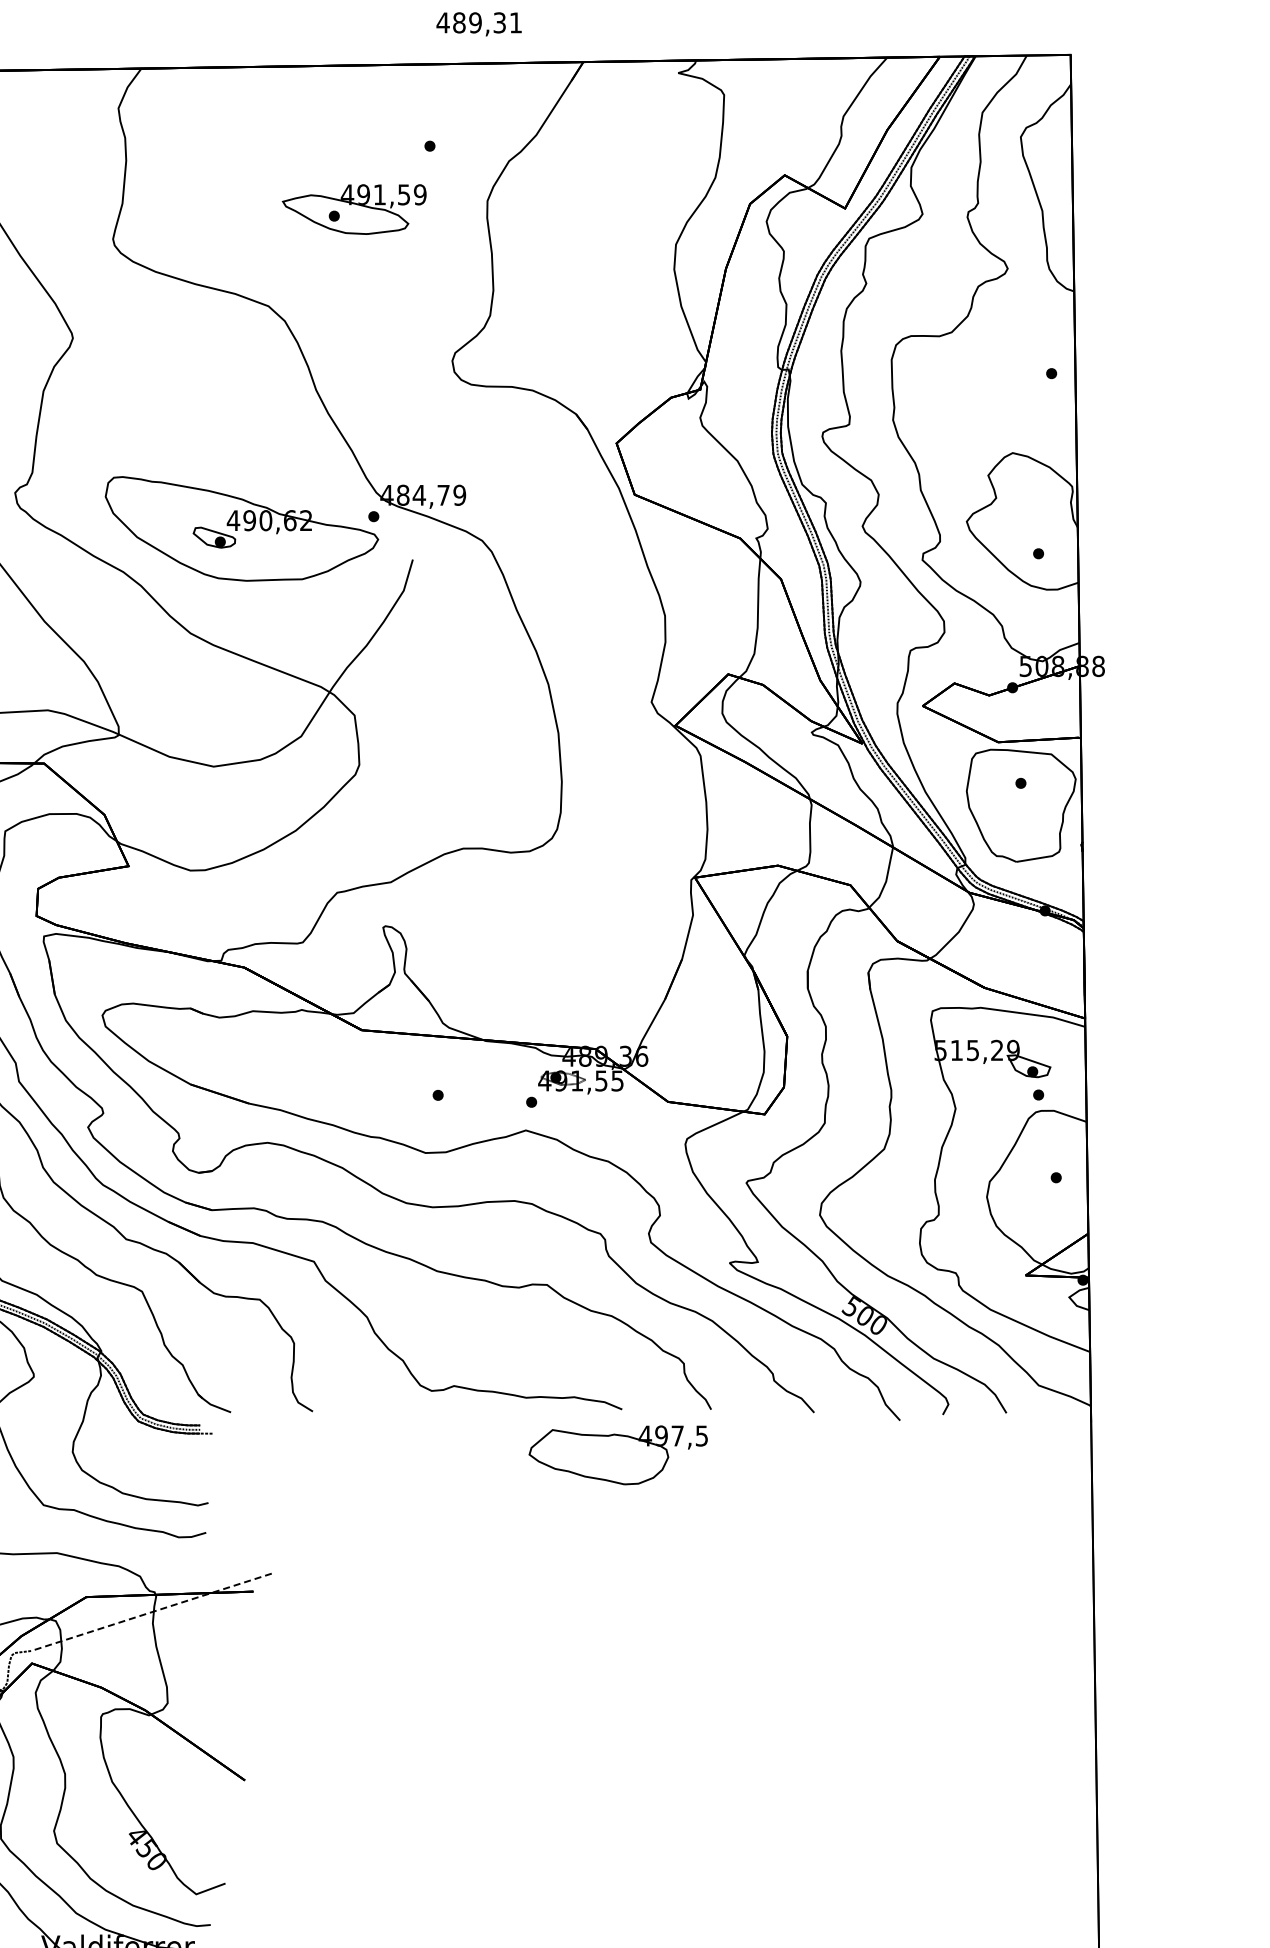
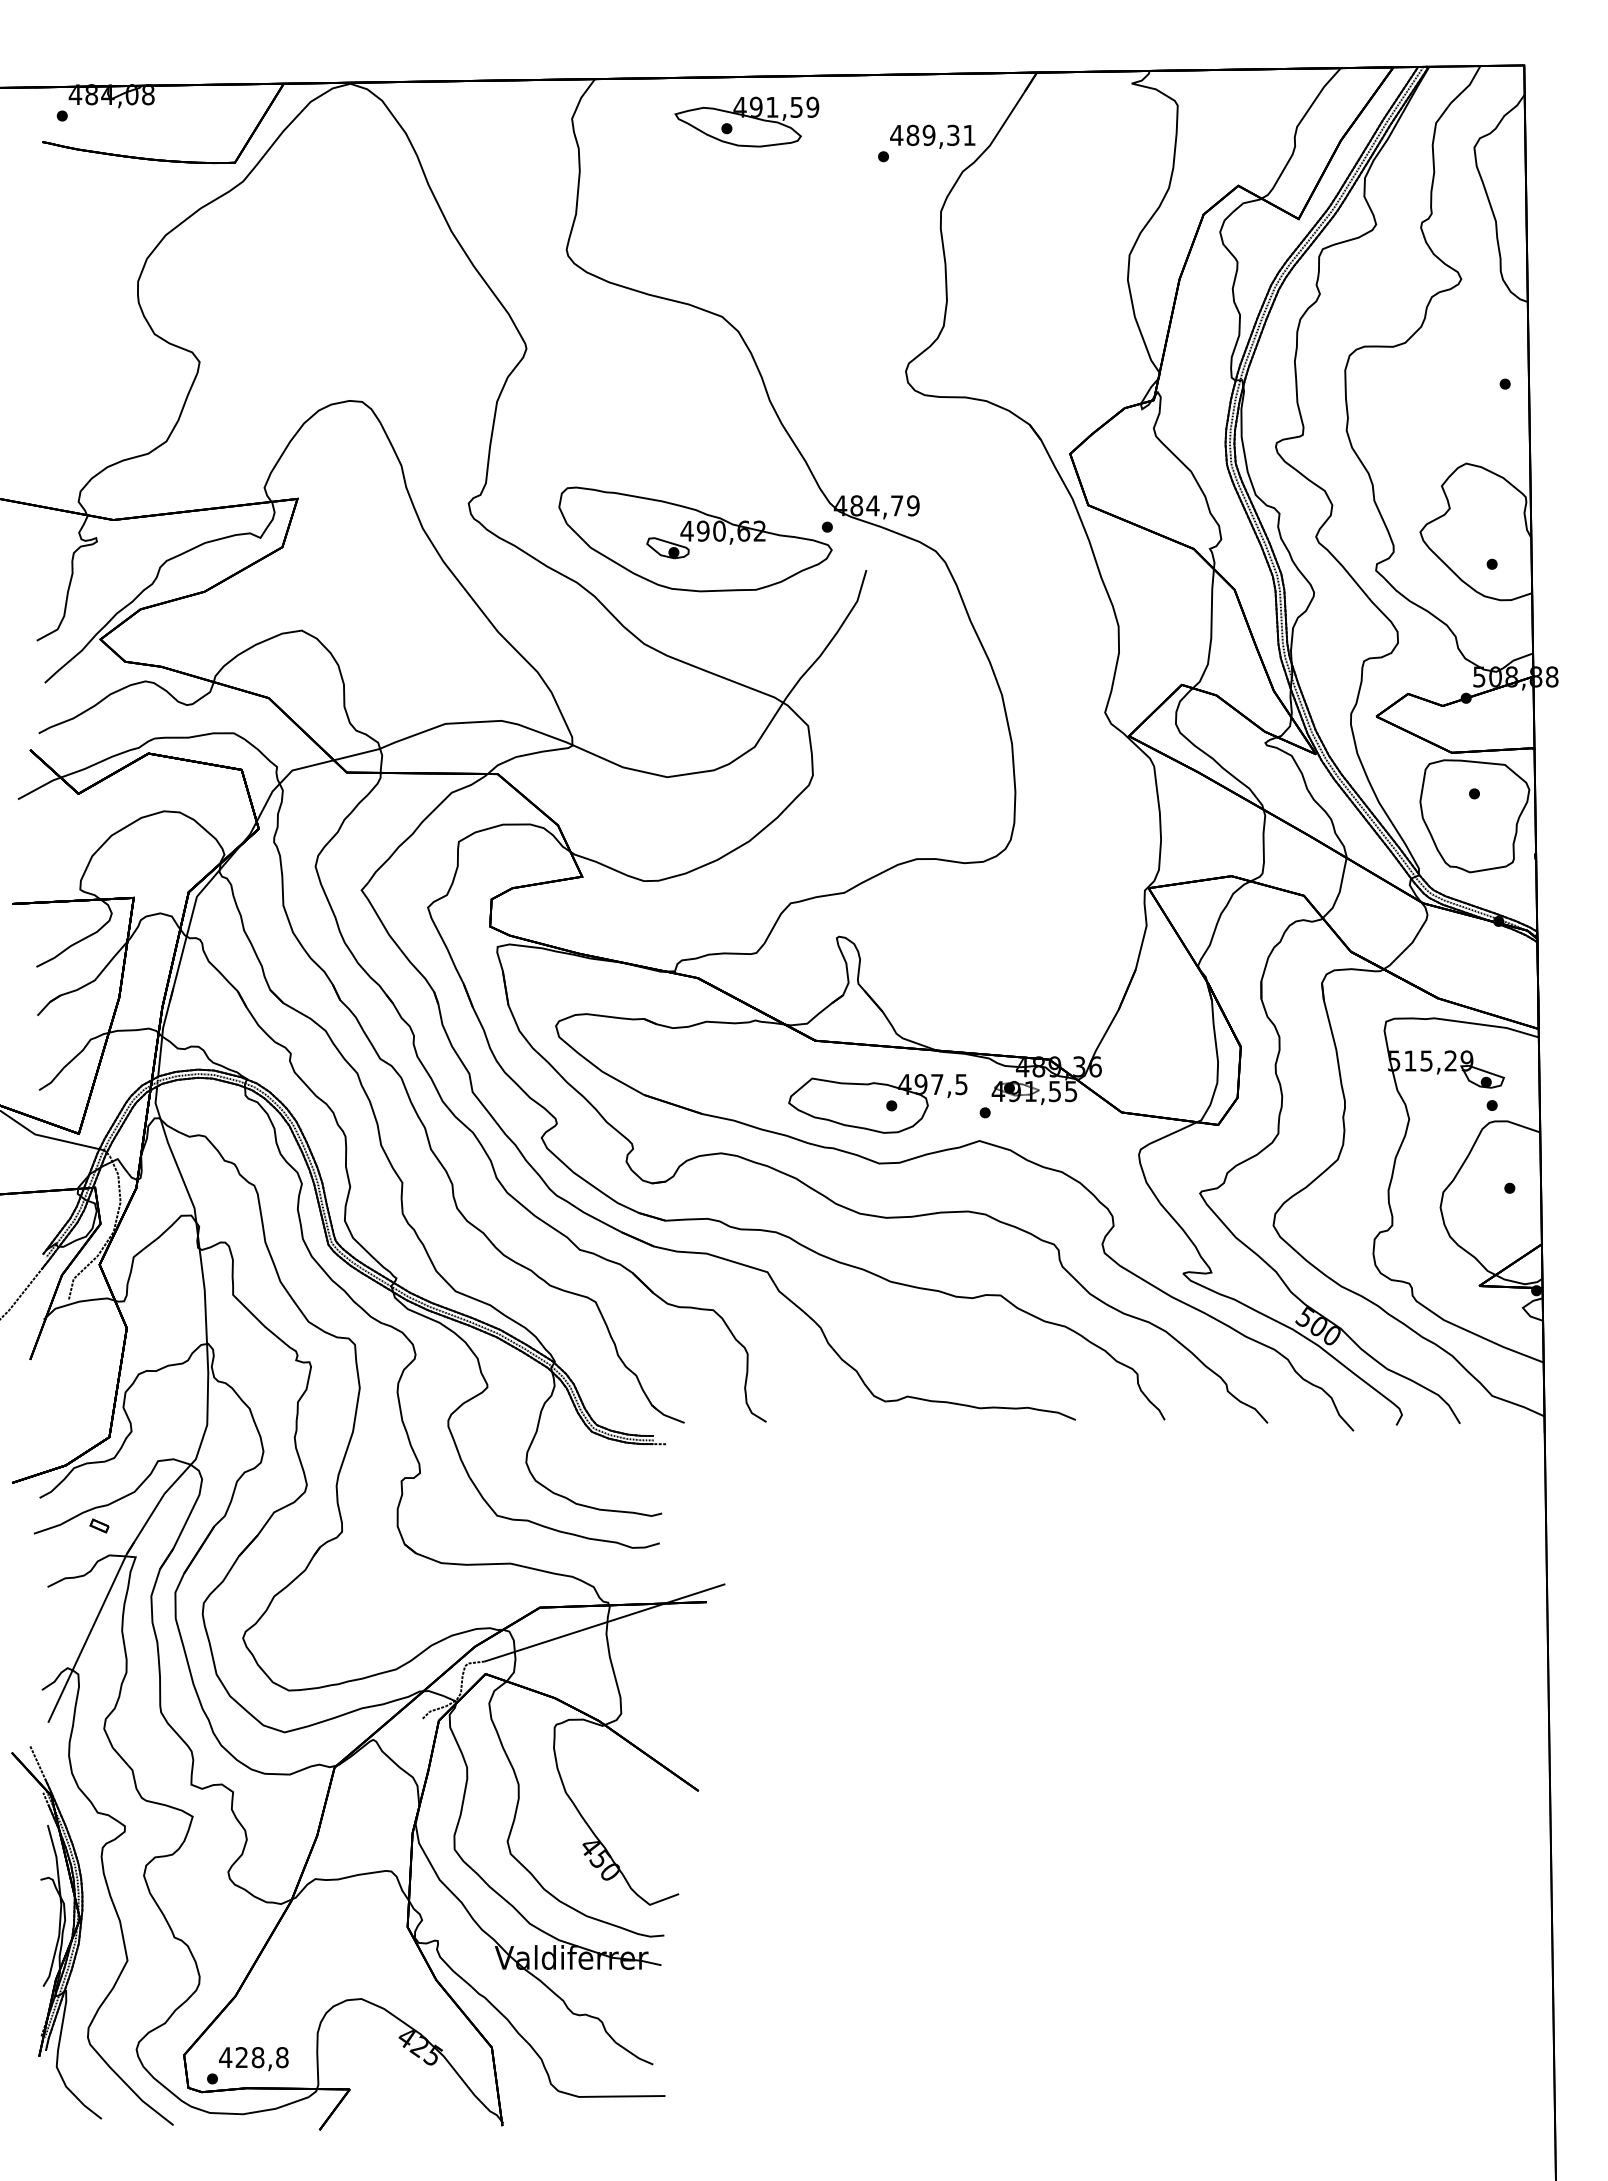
text: (478, 23) -> (932, 136), moved
part: (353, 208) -> (746, 121), moved
part: (617, 1454) -> (877, 1103), moved
line: (150, 1612) -> (604, 1623), dashed -> solid

